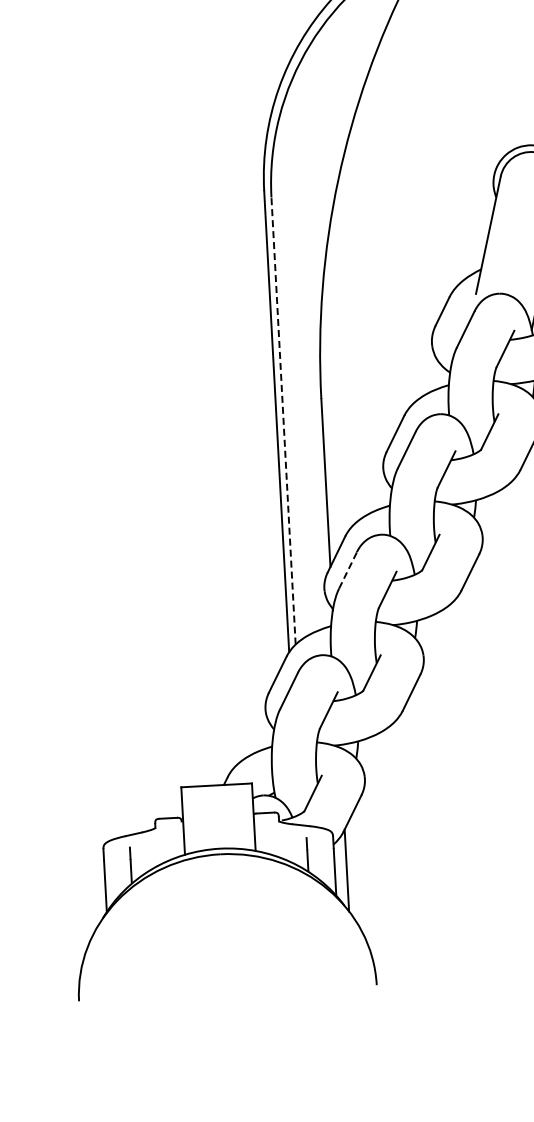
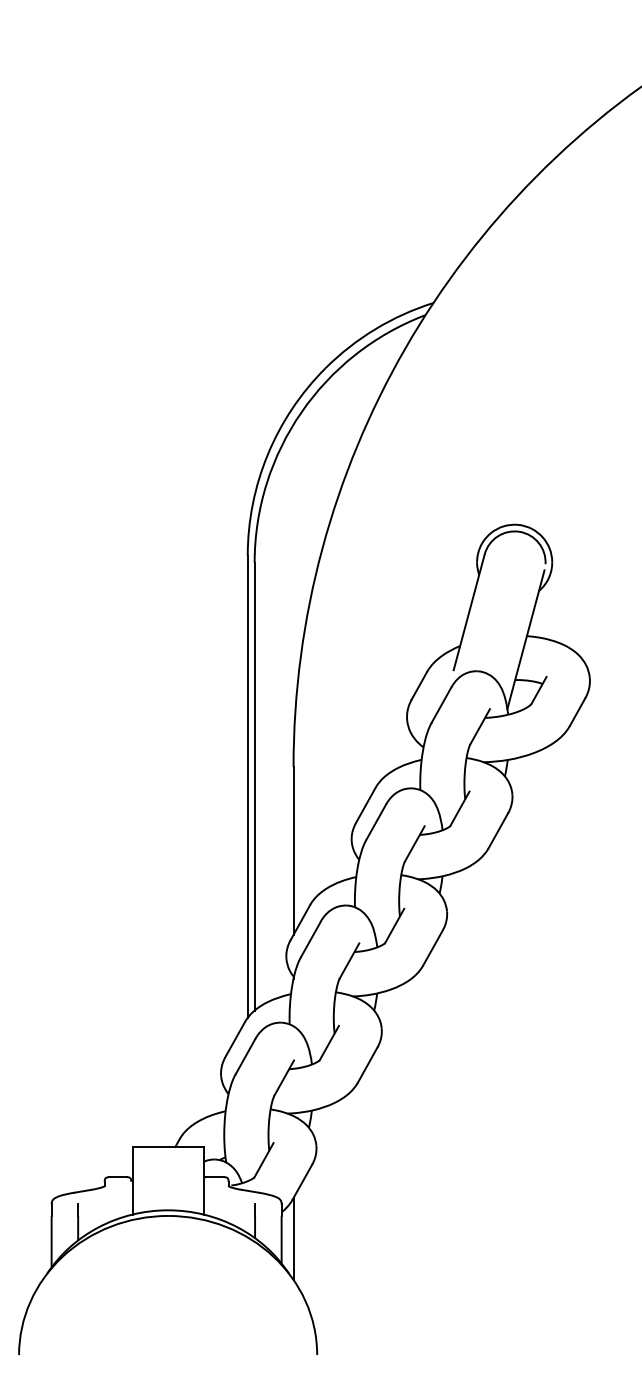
line: (283, 420) -> (254, 786), dashed -> solid
line: (348, 570) -> (311, 939), dashed -> solid

